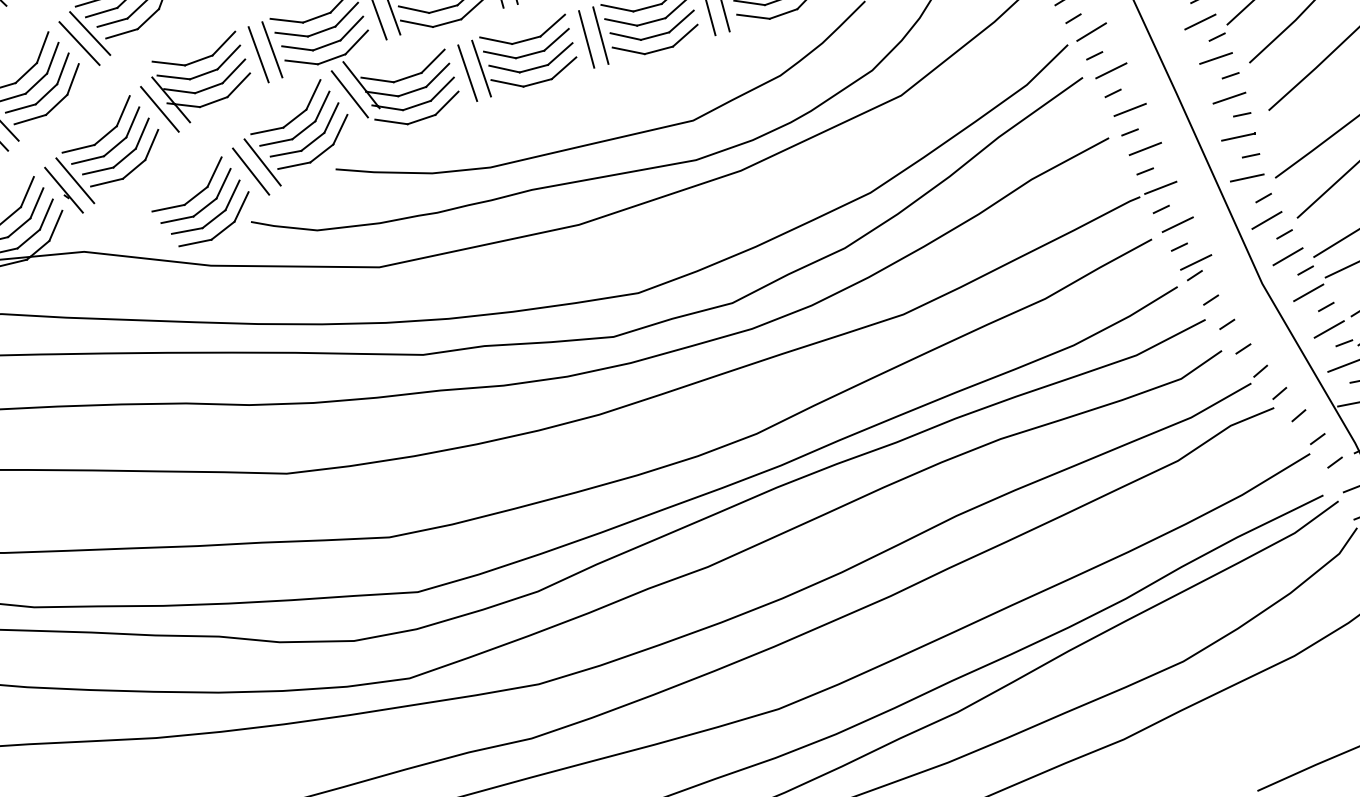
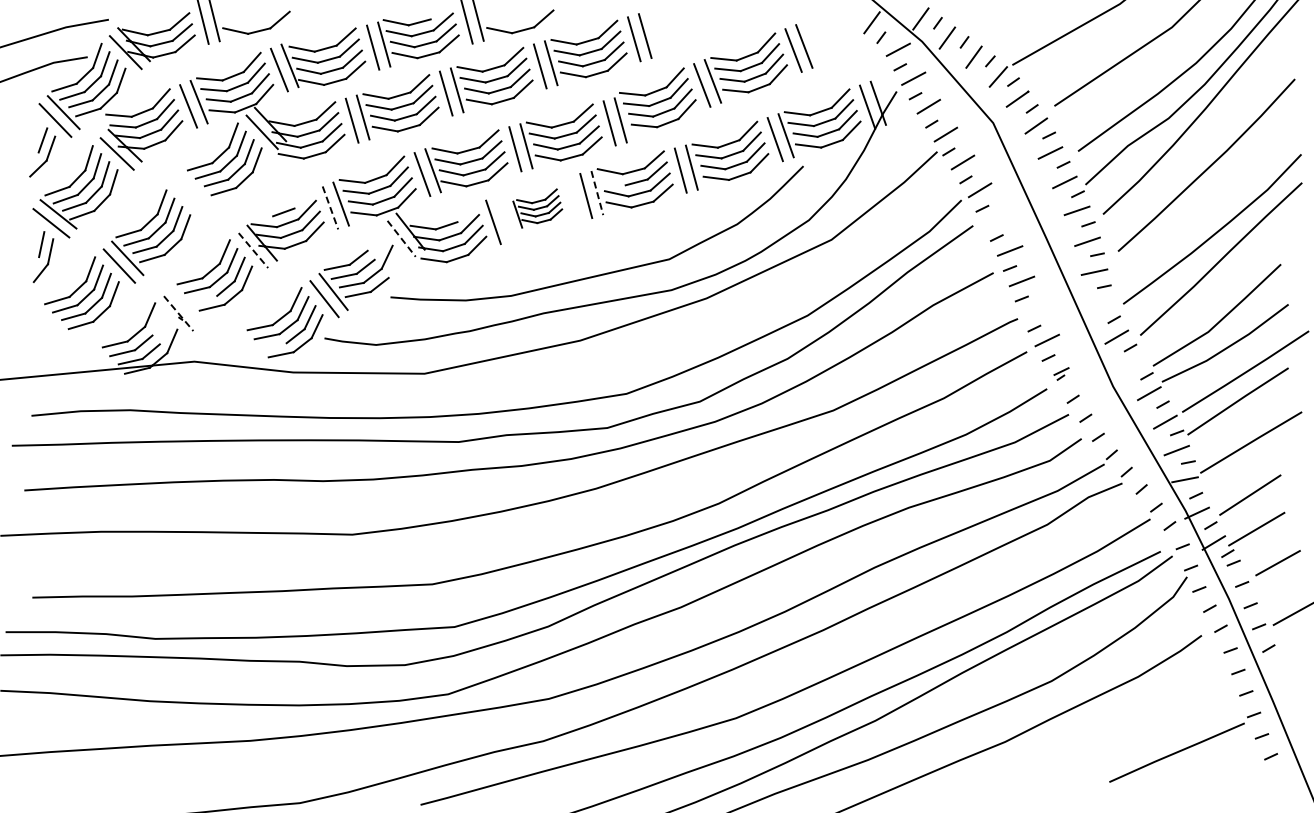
line: (620, 22) -> (612, 182), removed
line: (89, 33) -> (198, 191), removed
line: (601, 36) -> (597, 193), solid -> dashed
line: (79, 42) -> (190, 198), removed
line: (224, 43) -> (303, 199), removed
line: (258, 54) -> (330, 207), solid -> dashed
part: (524, 55) -> (537, 208), size x0.6
line: (433, 61) -> (466, 213), removed
line: (168, 63) -> (260, 214), removed
line: (1111, 70) -> (995, 220), removed
line: (312, 93) -> (372, 238), removed
line: (349, 93) -> (401, 238), solid -> dashed
line: (321, 105) -> (379, 247), removed
line: (159, 109) -> (253, 250), solid -> dashed
line: (339, 128) -> (393, 265), removed
line: (98, 170) -> (205, 298), removed
line: (1247, 177) -> (1101, 303), removed
line: (75, 179) -> (187, 305), removed
line: (1160, 187) -> (1033, 311), removed
line: (63, 190) -> (178, 313), solid -> dashed
line: (36, 202) -> (157, 323), removed
line: (45, 214) -> (164, 332), removed
line: (186, 231) -> (274, 345), removed
line: (1287, 256) -> (1132, 365), removed
part: (1196, 267) -> (1061, 373), size x0.6

